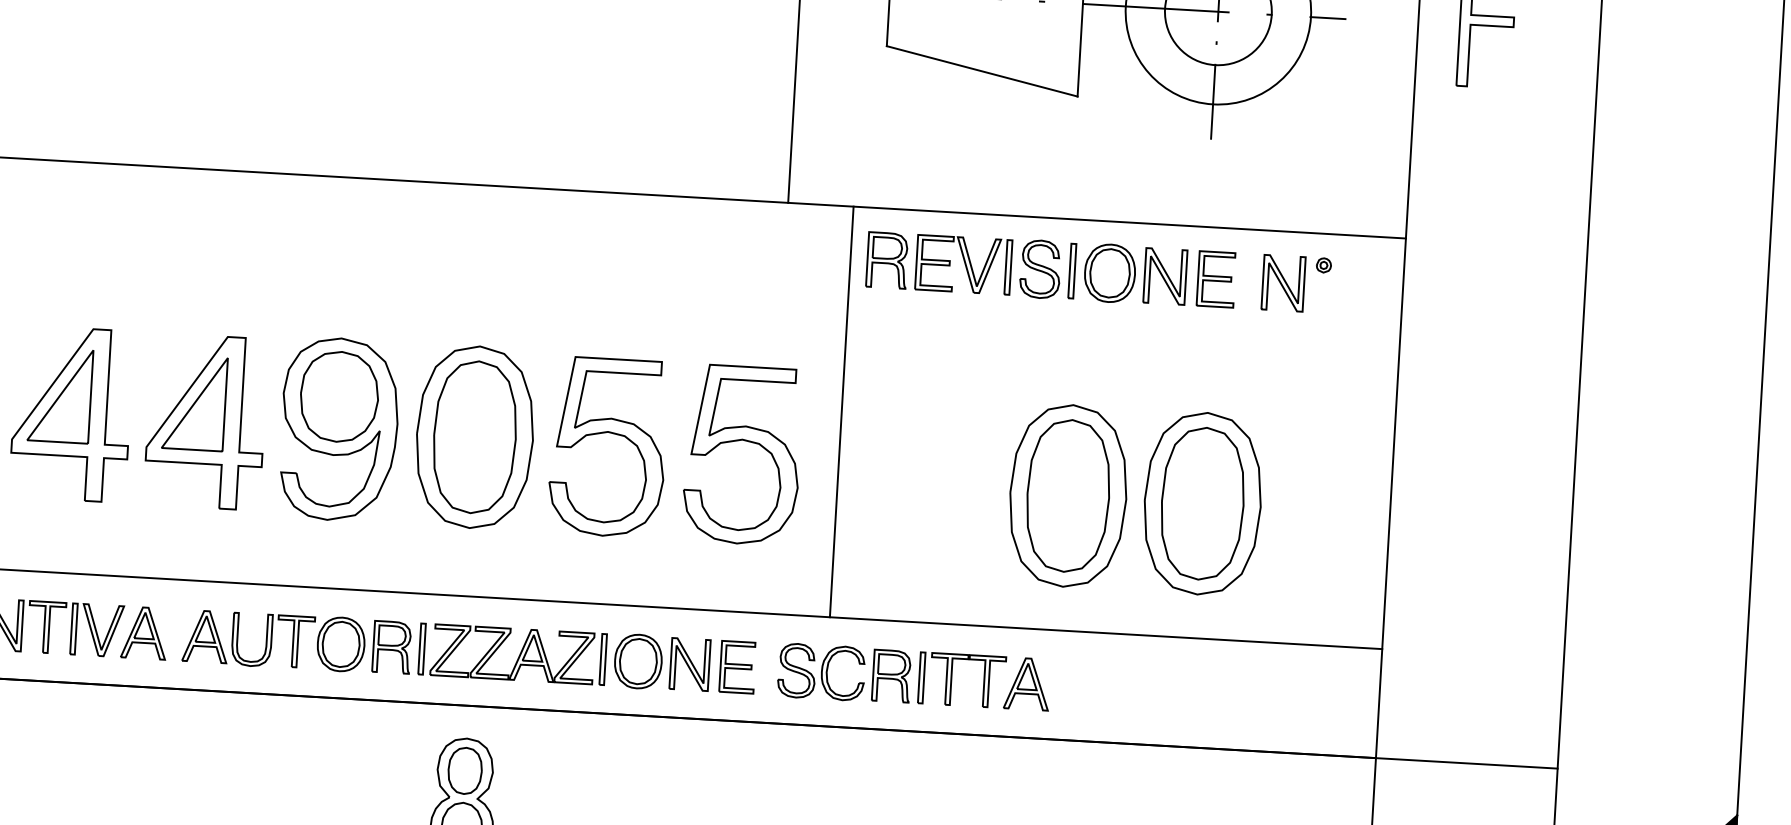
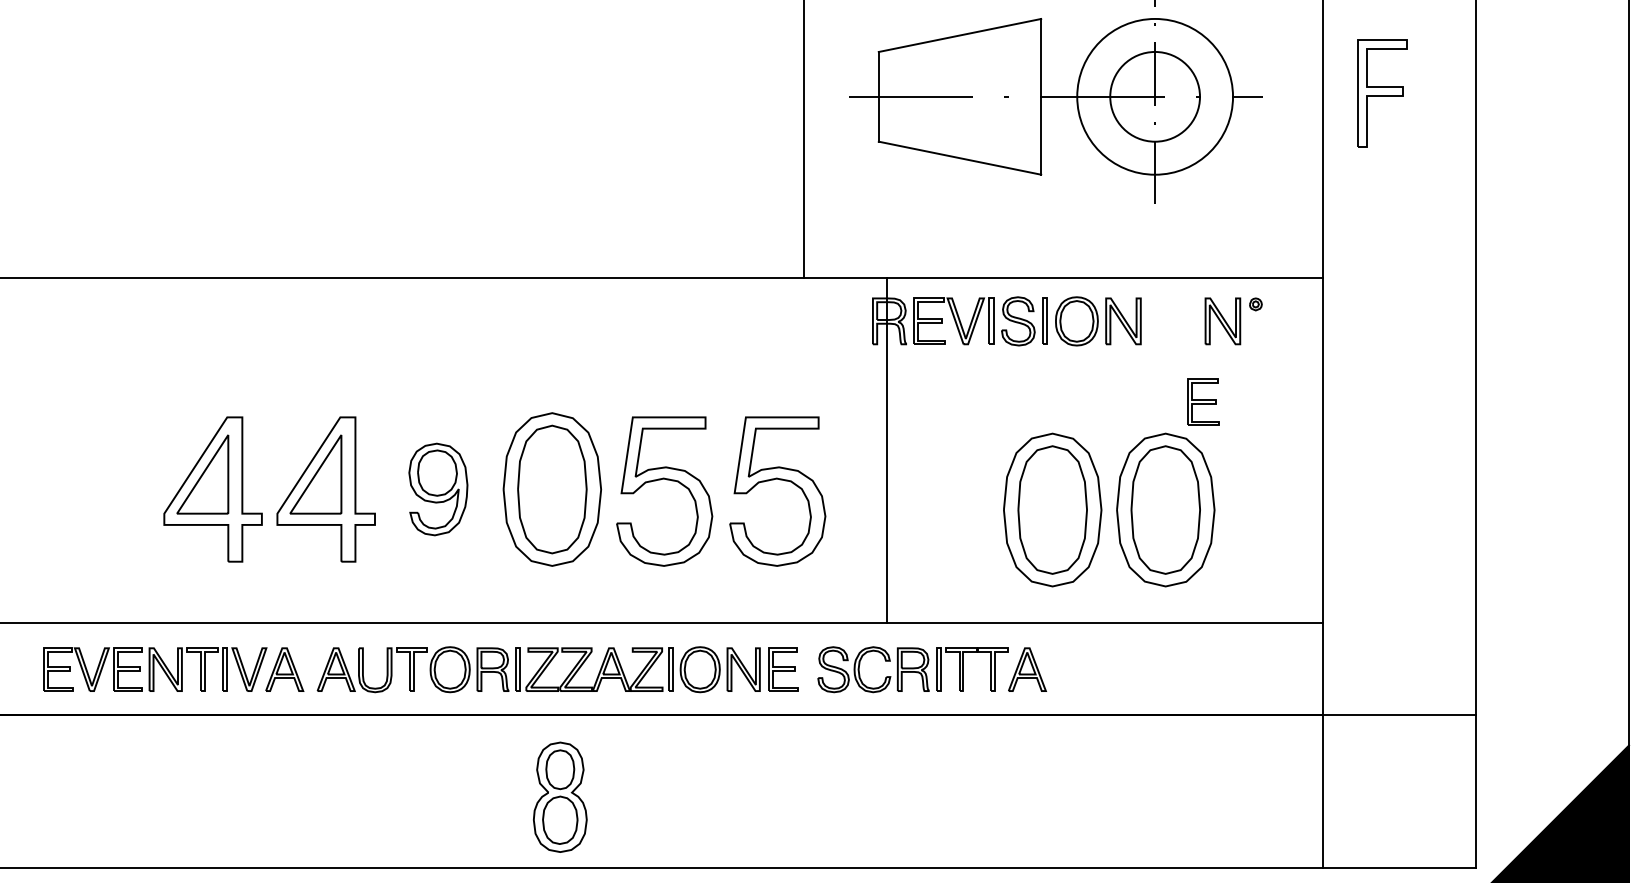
part: (1216, 278) -> (1203, 401), moved
line: (841, 411) -> (886, 450), moved
part: (339, 429) -> (438, 489), size x0.6

